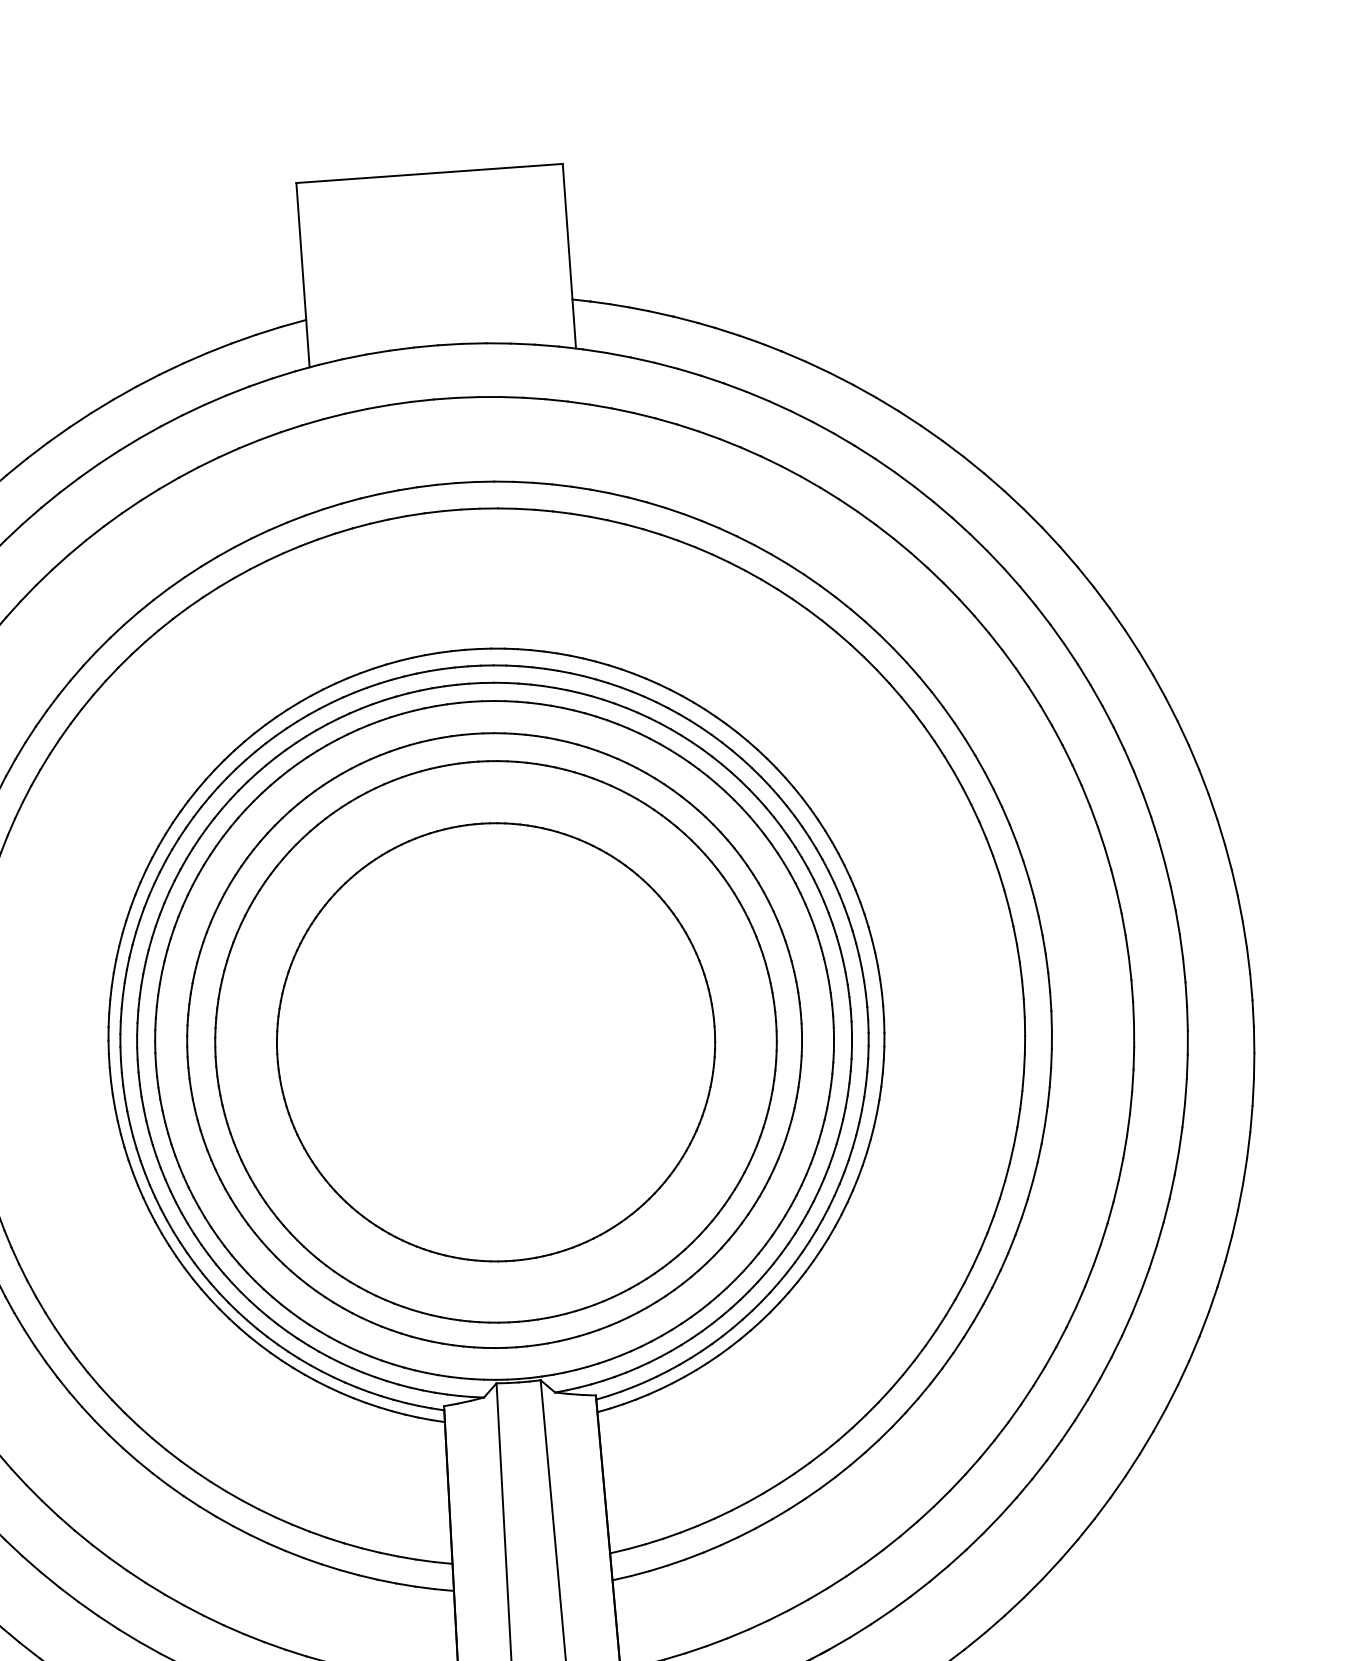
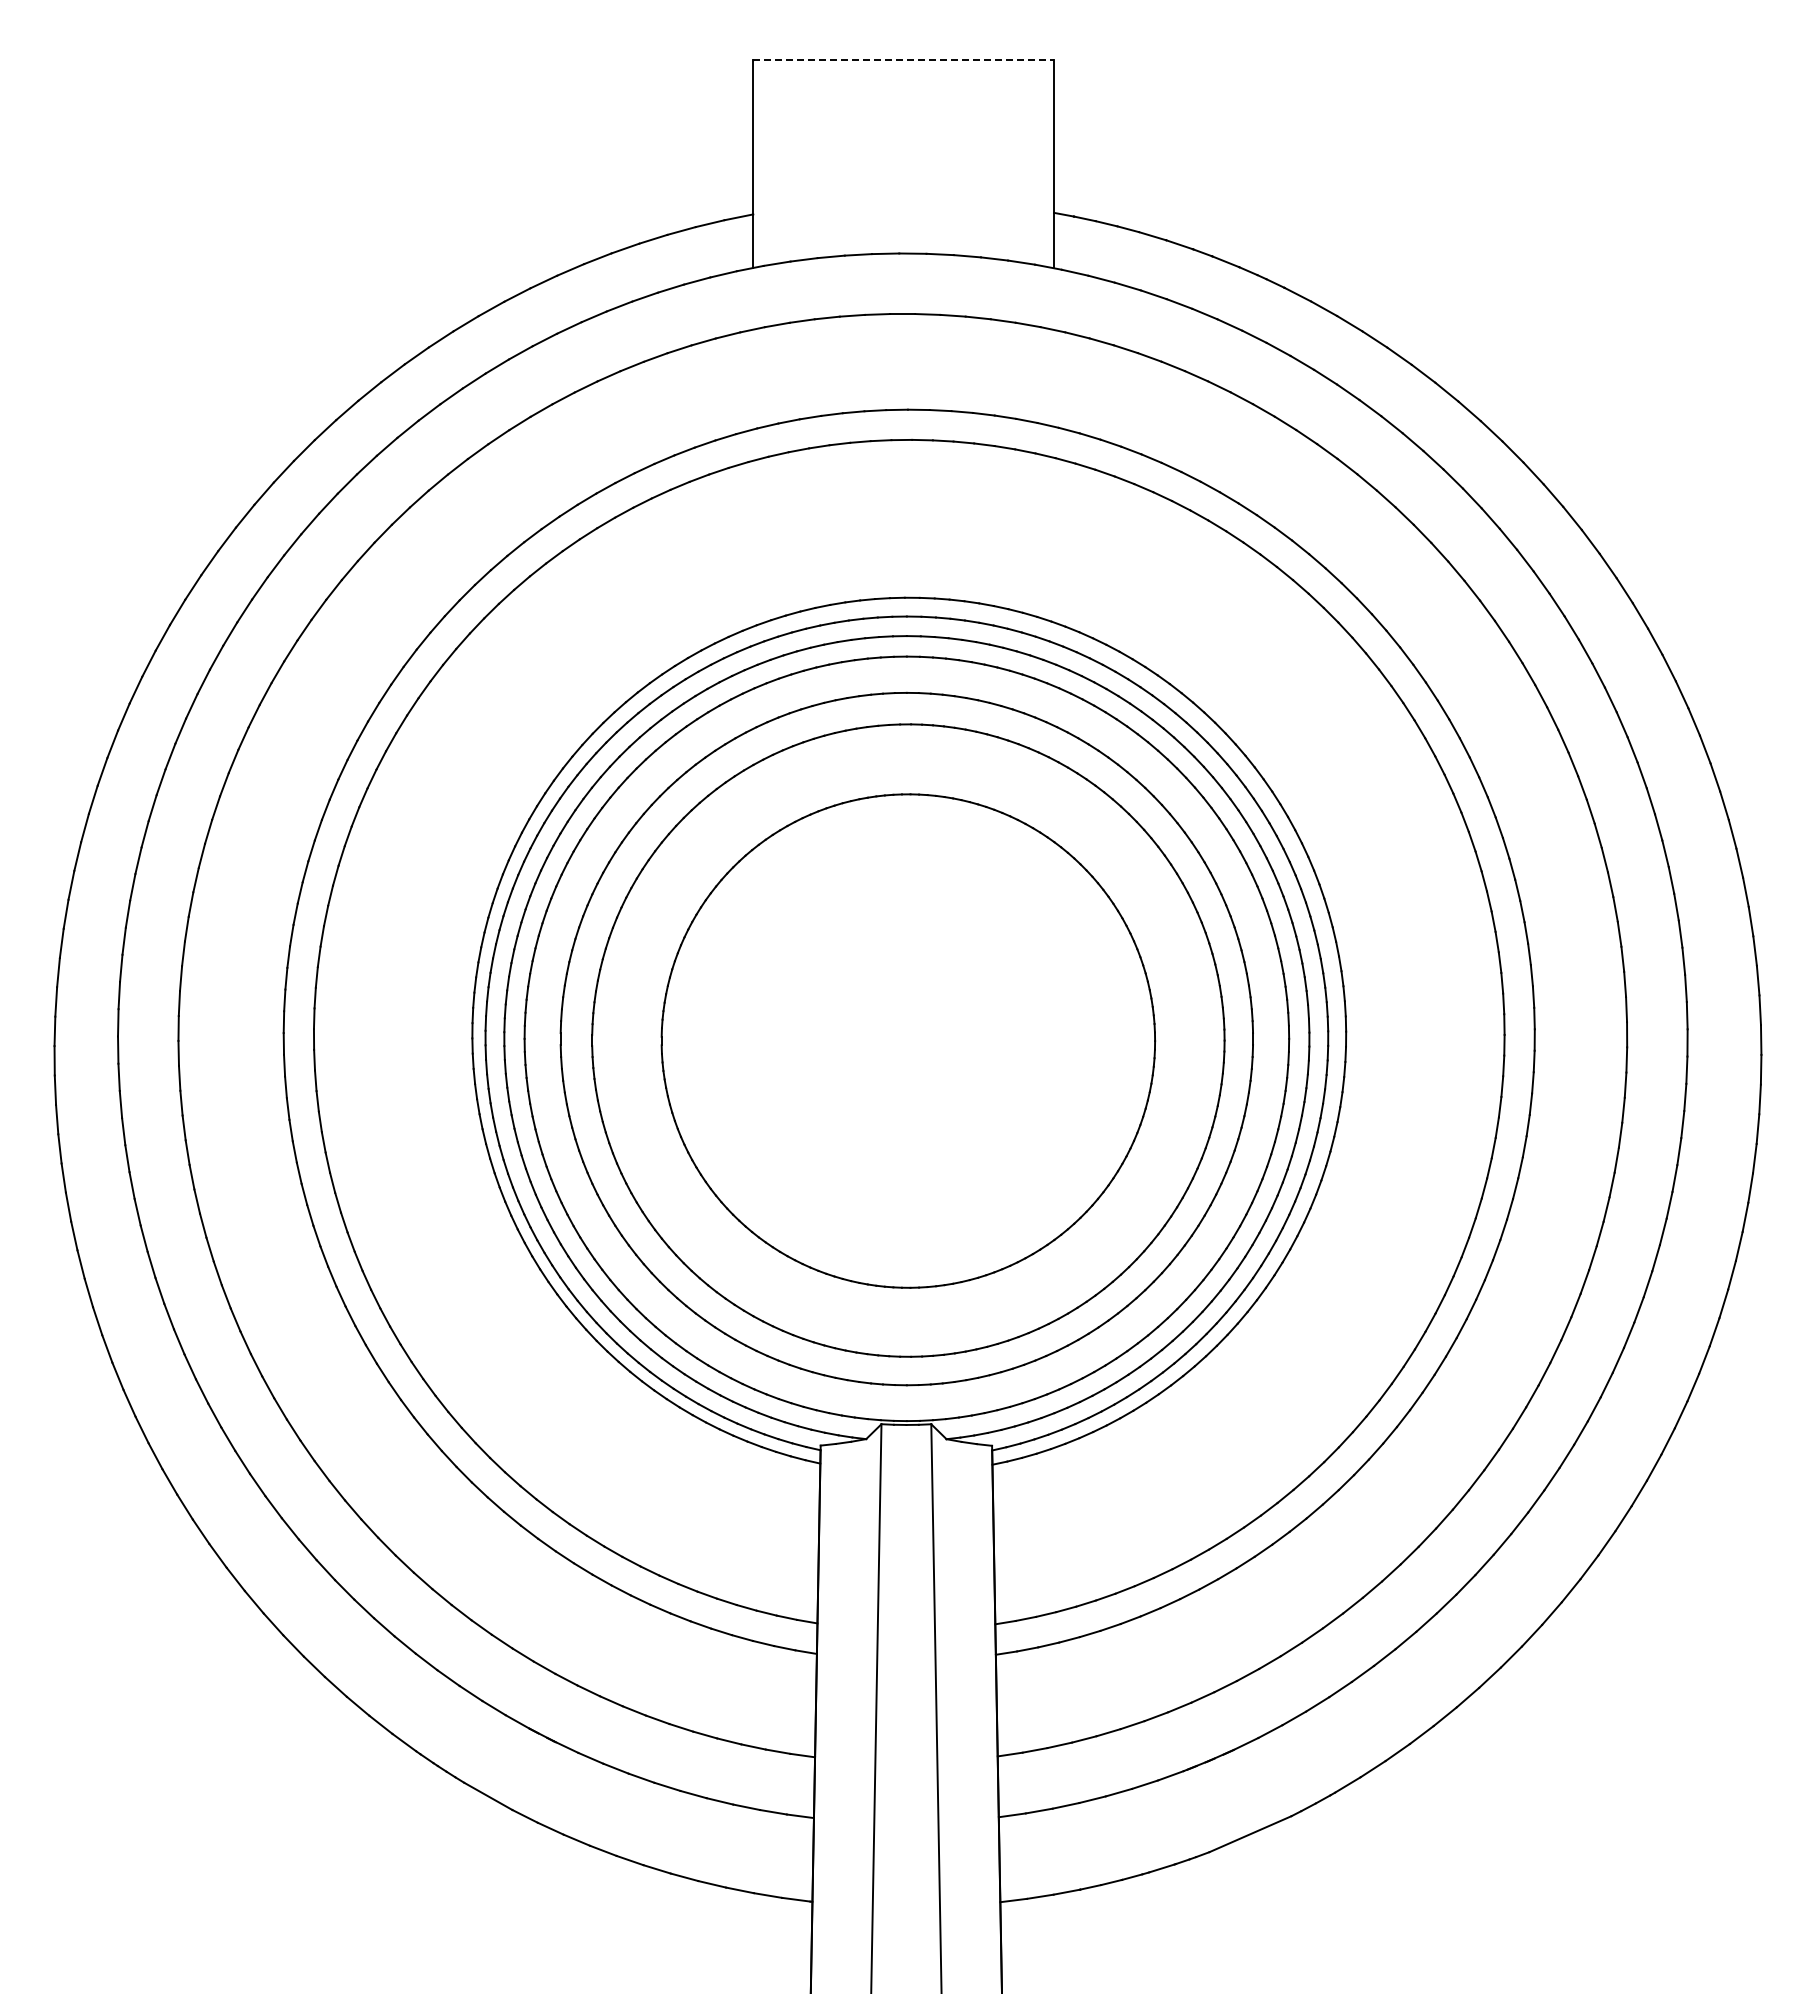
line: (430, 173) -> (904, 59), solid -> dashed

